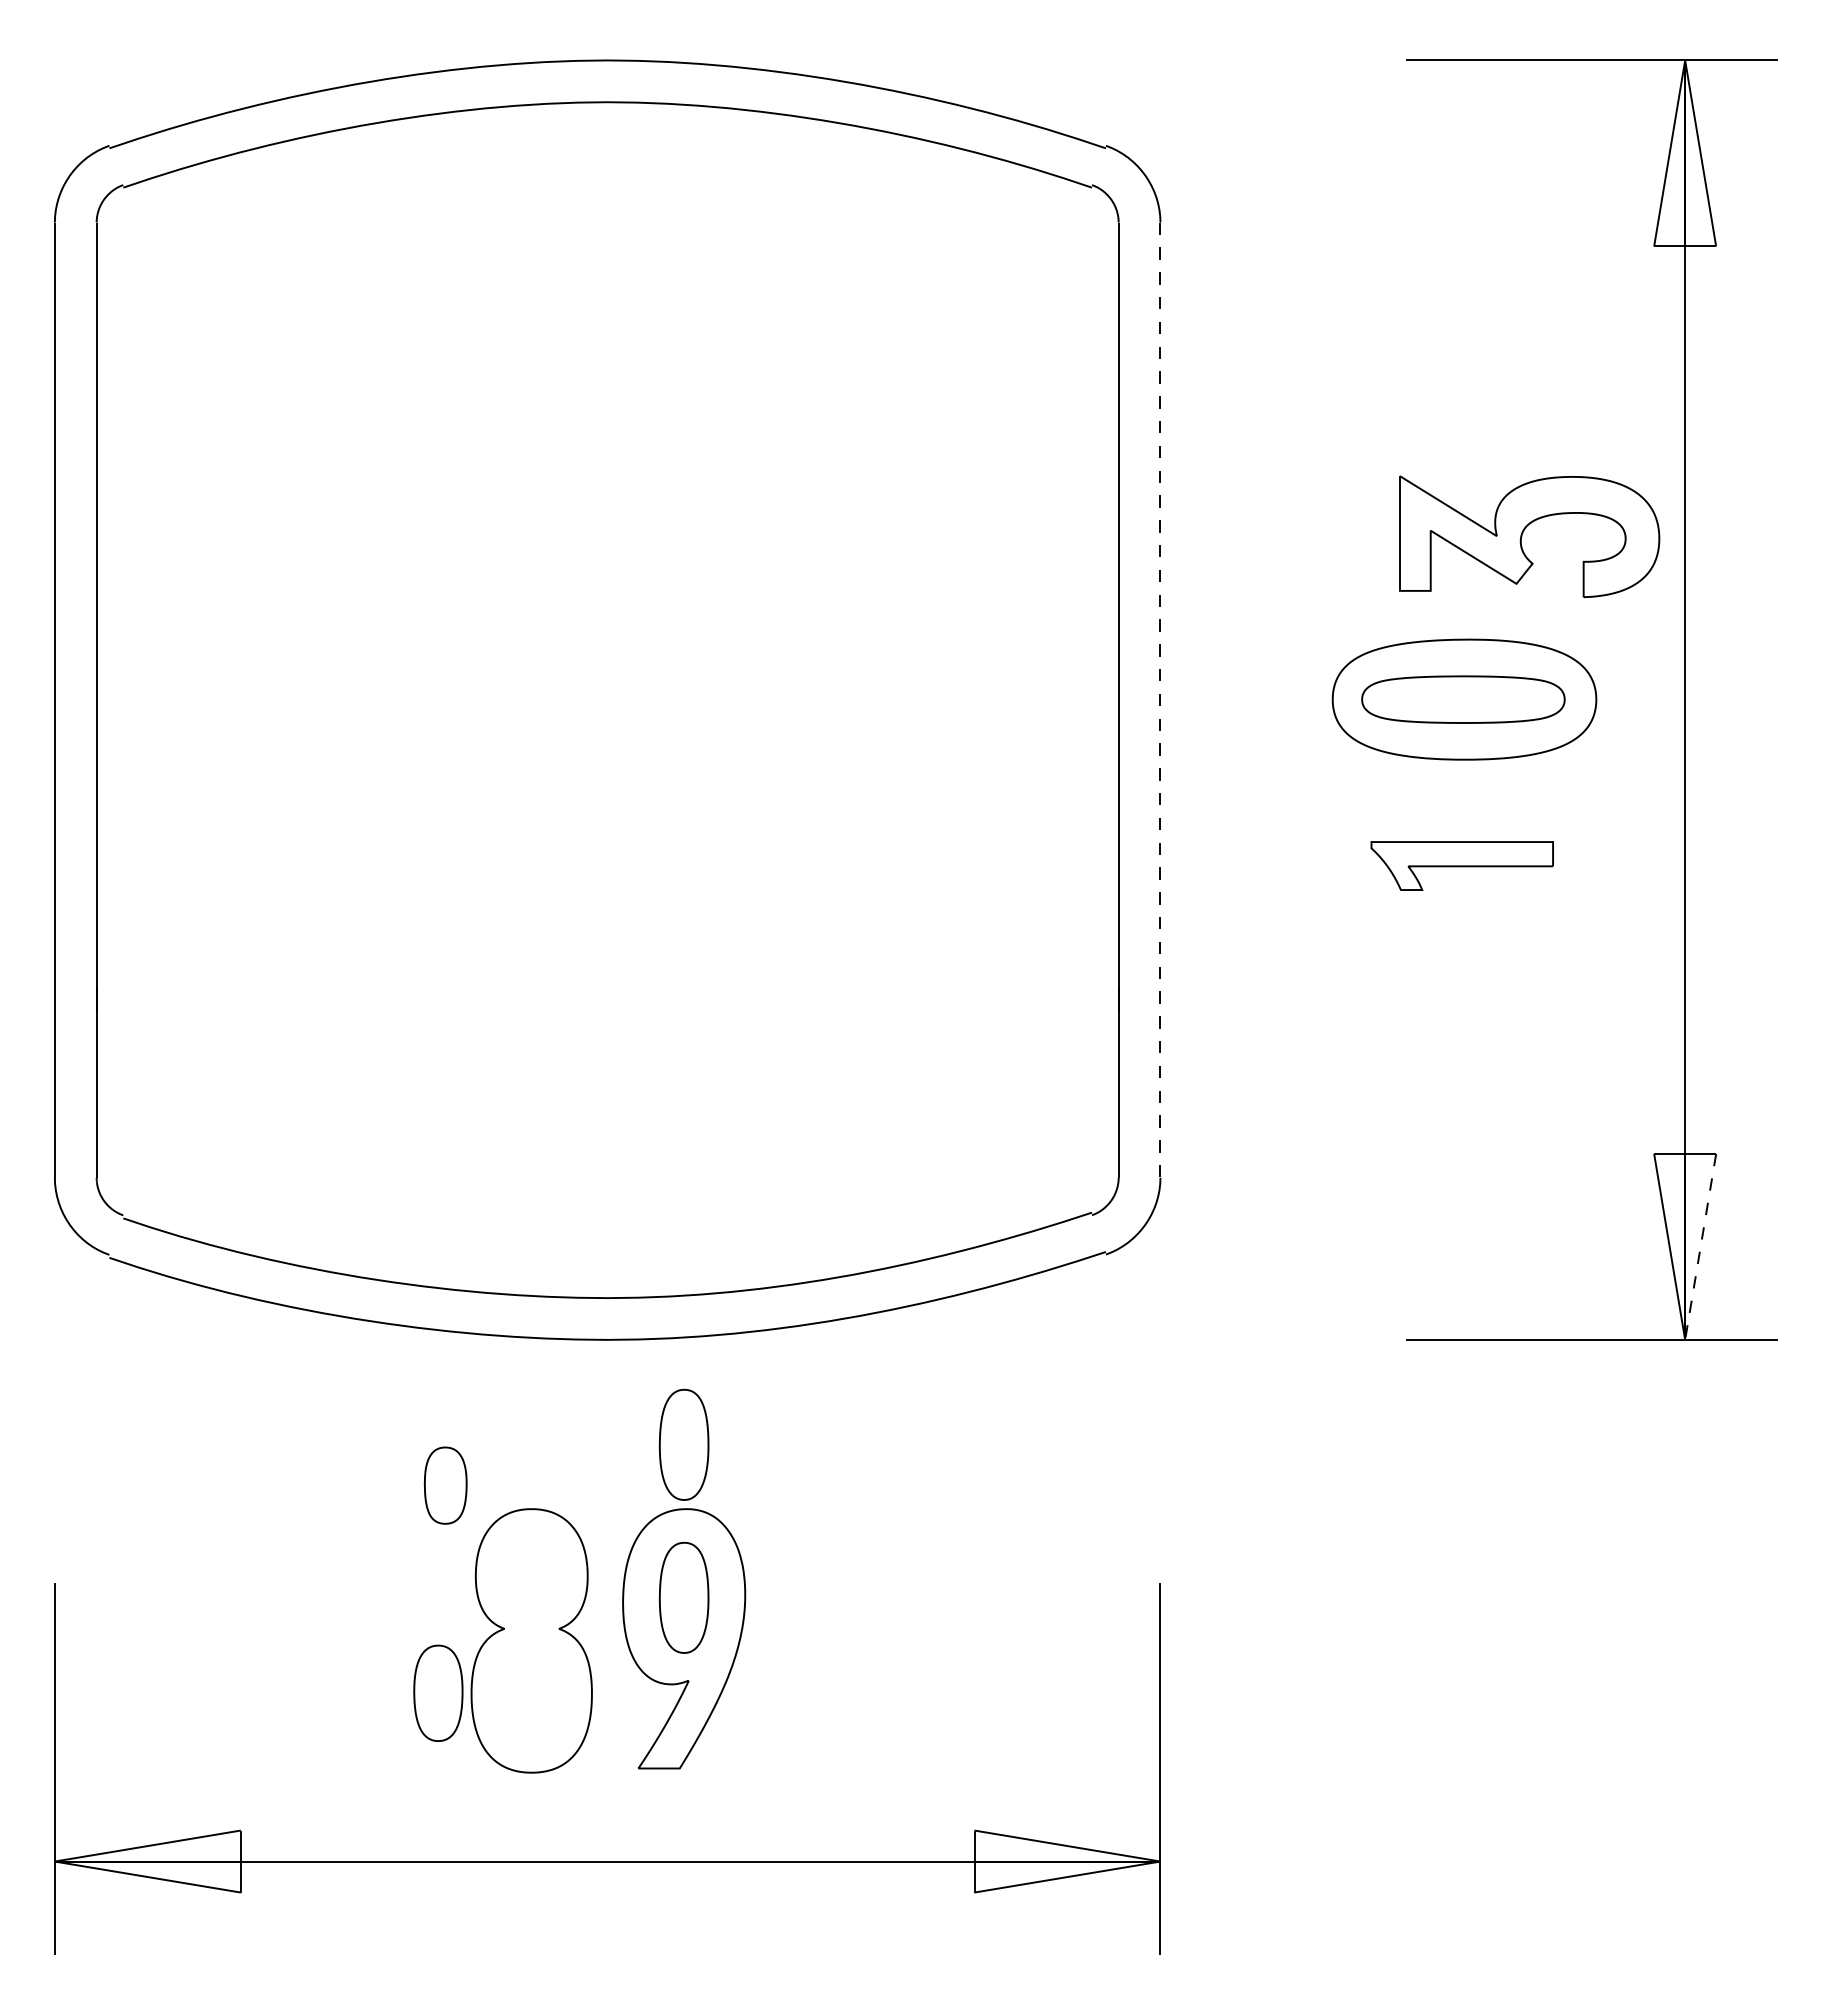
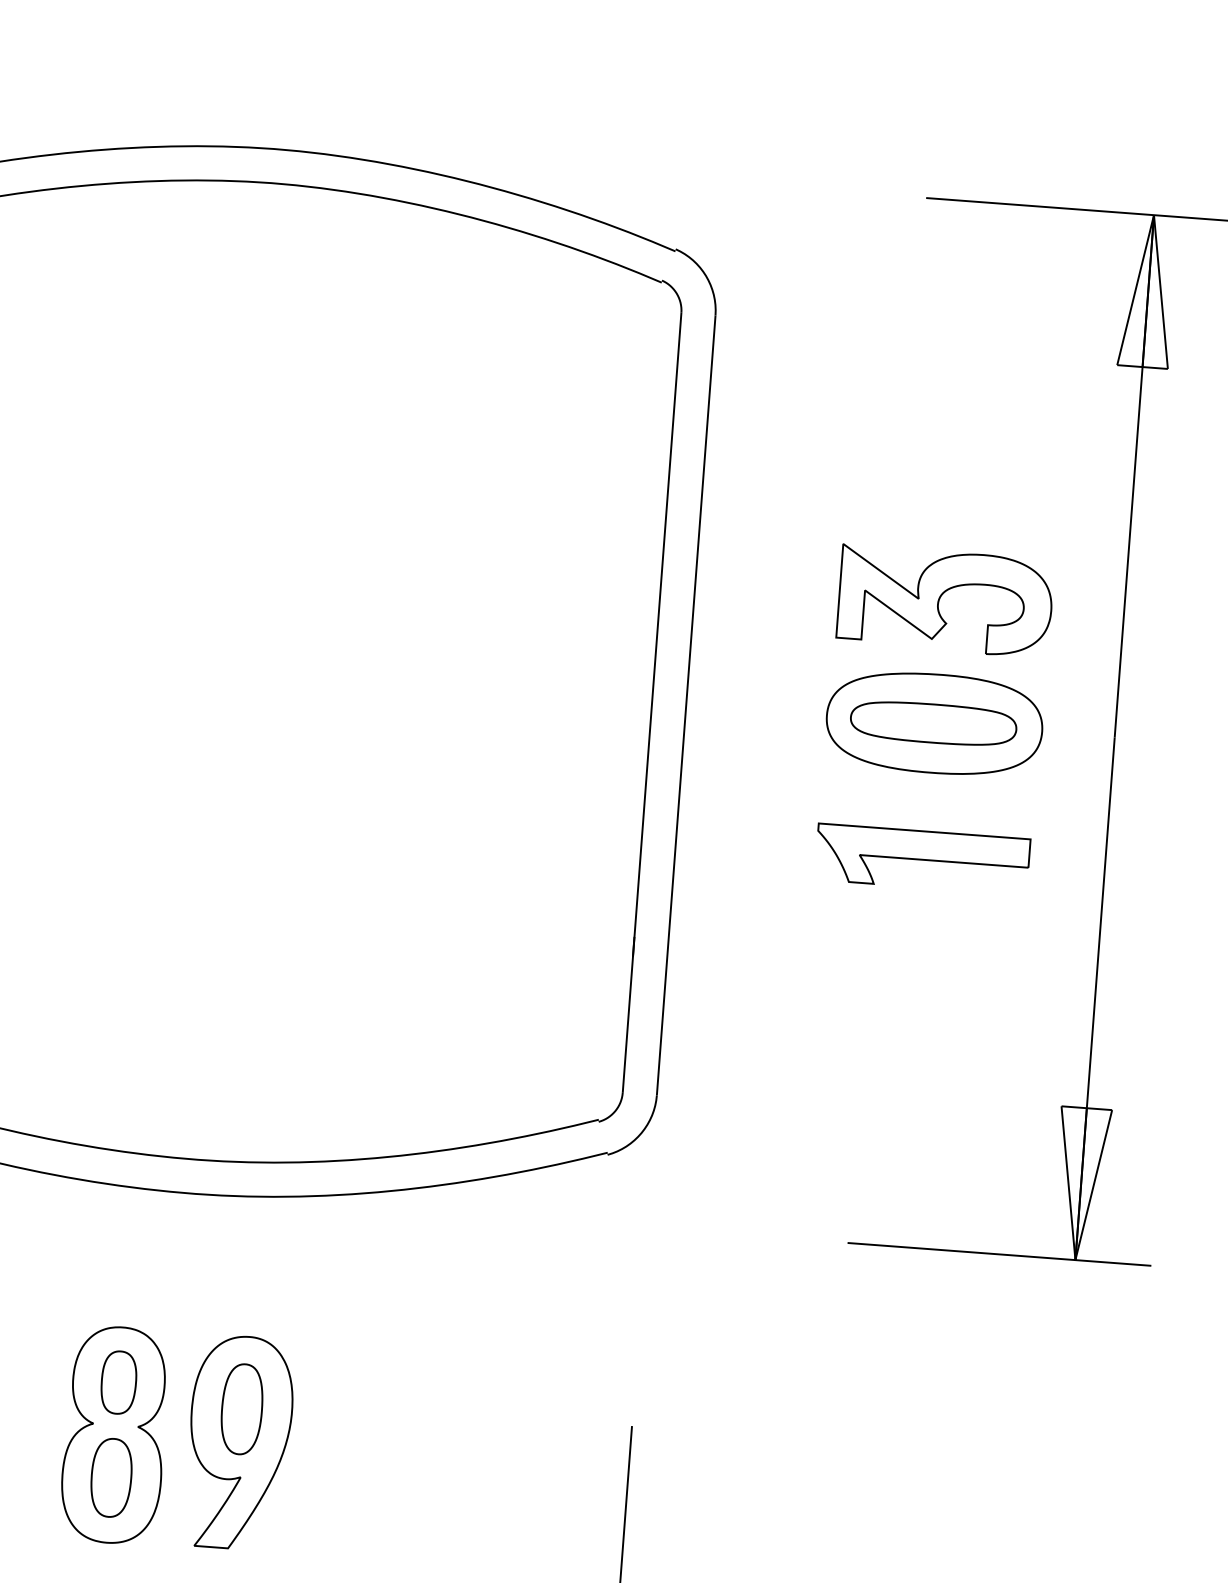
part: (1523, 533) -> (940, 598), moved
line: (1160, 700) -> (686, 705), dashed -> solid
part: (1461, 865) -> (921, 858), size x1.43
line: (1700, 1247) -> (1093, 1185), dashed -> solid
part: (683, 1444) -> (250, 1284), removed
part: (445, 1485) -> (118, 1382), moved
part: (438, 1692) -> (111, 1477), moved

